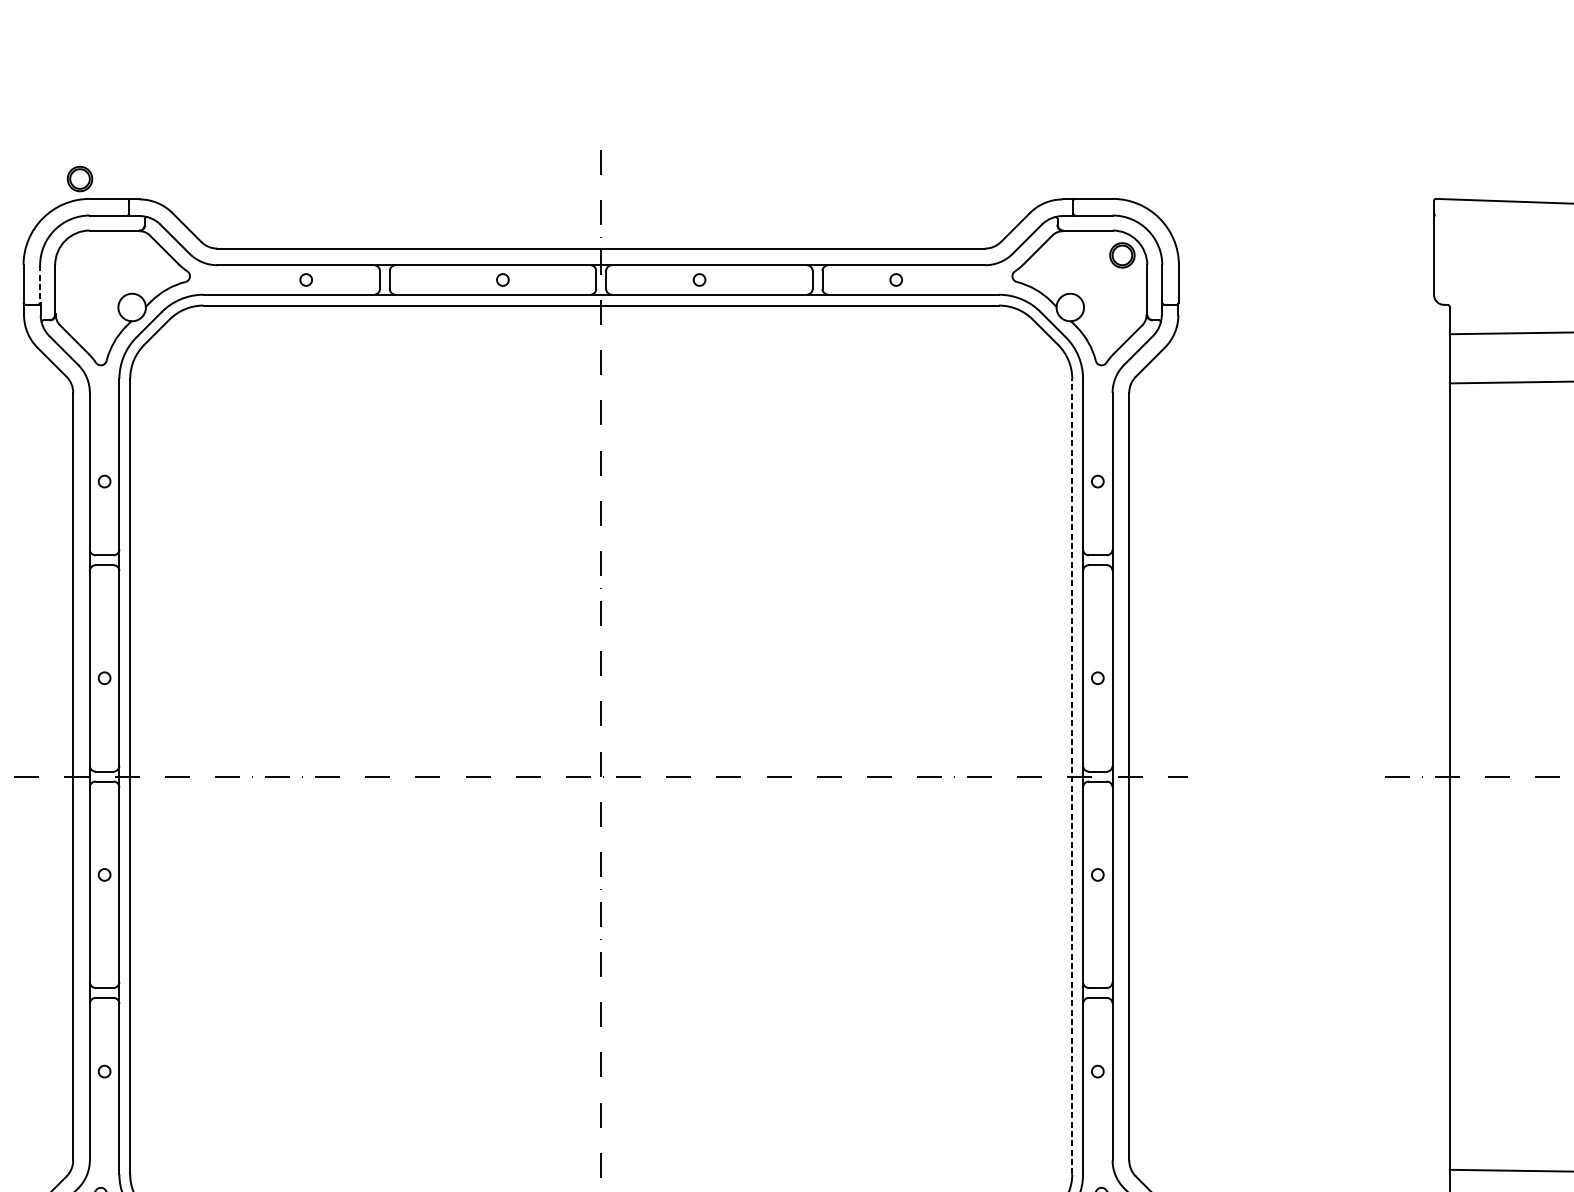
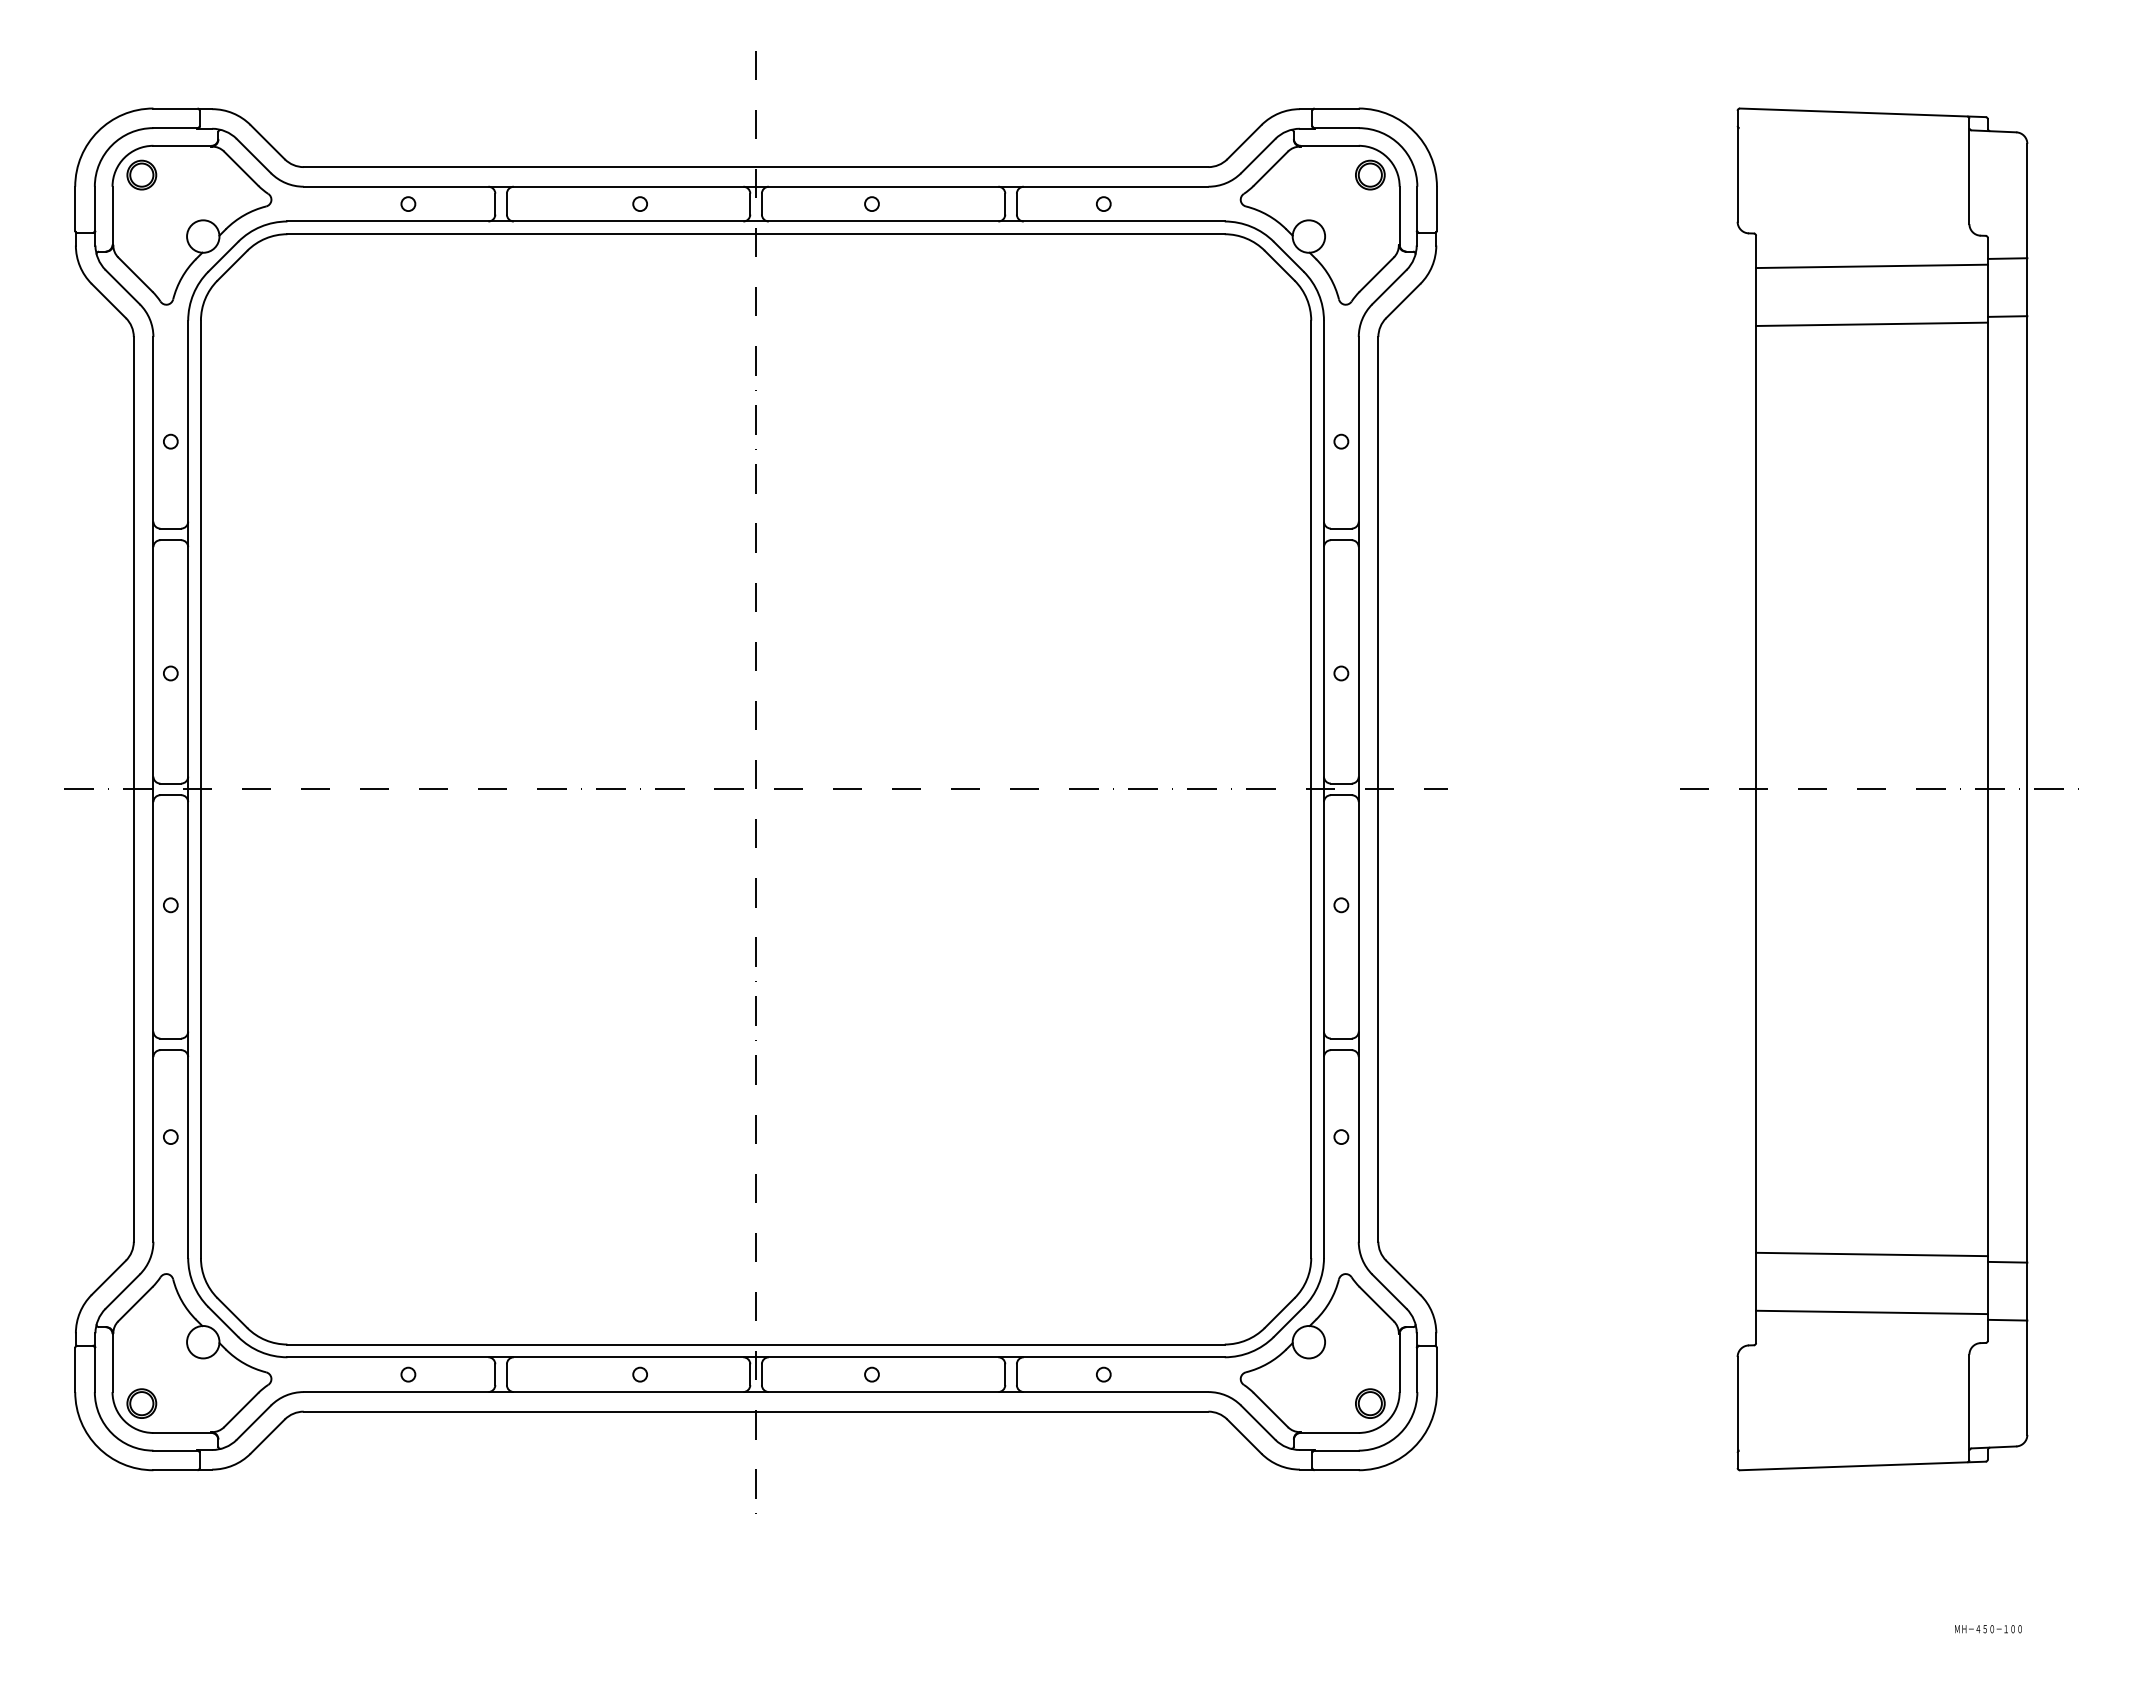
part: (79, 178) -> (141, 174), moved
line: (39, 284) -> (94, 209), dashed -> solid
line: (1072, 776) -> (1311, 789), dashed -> solid

